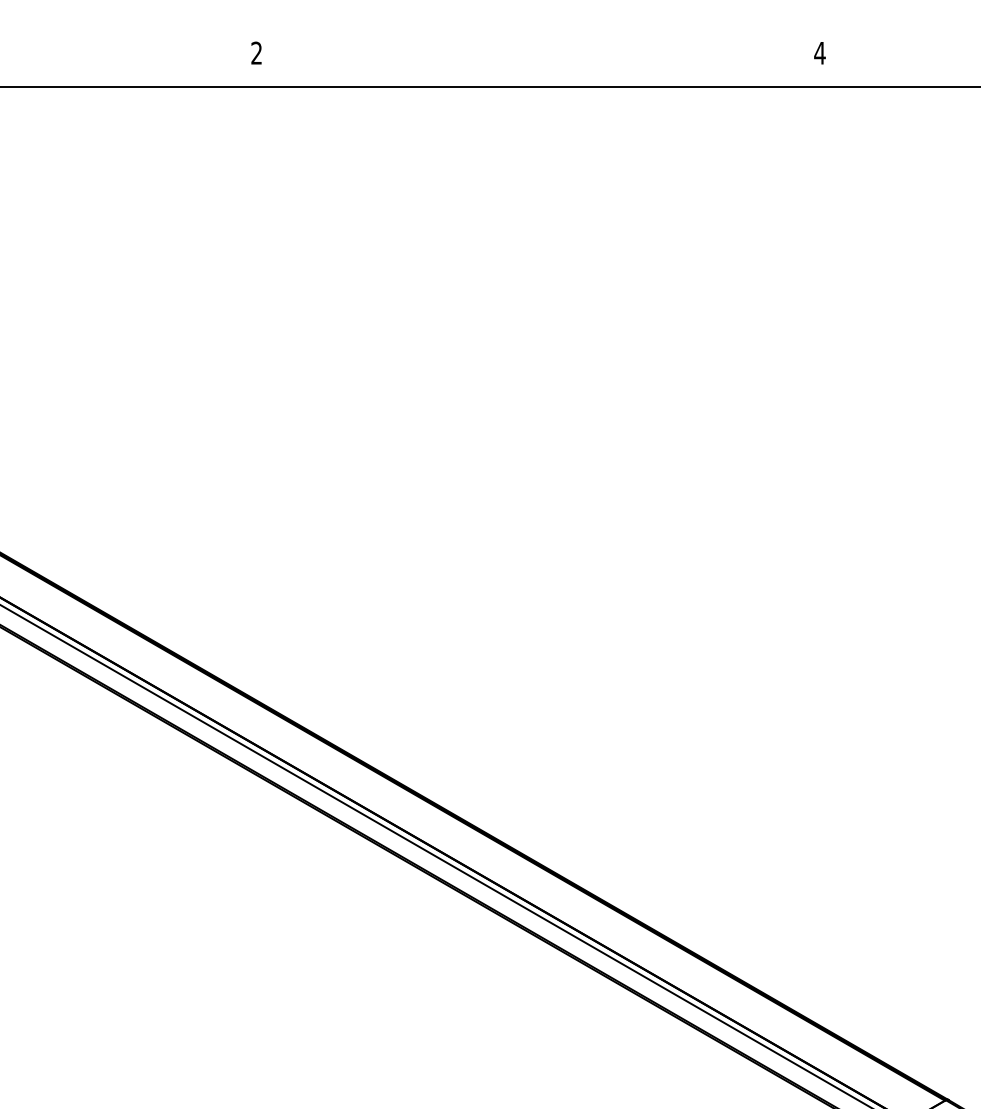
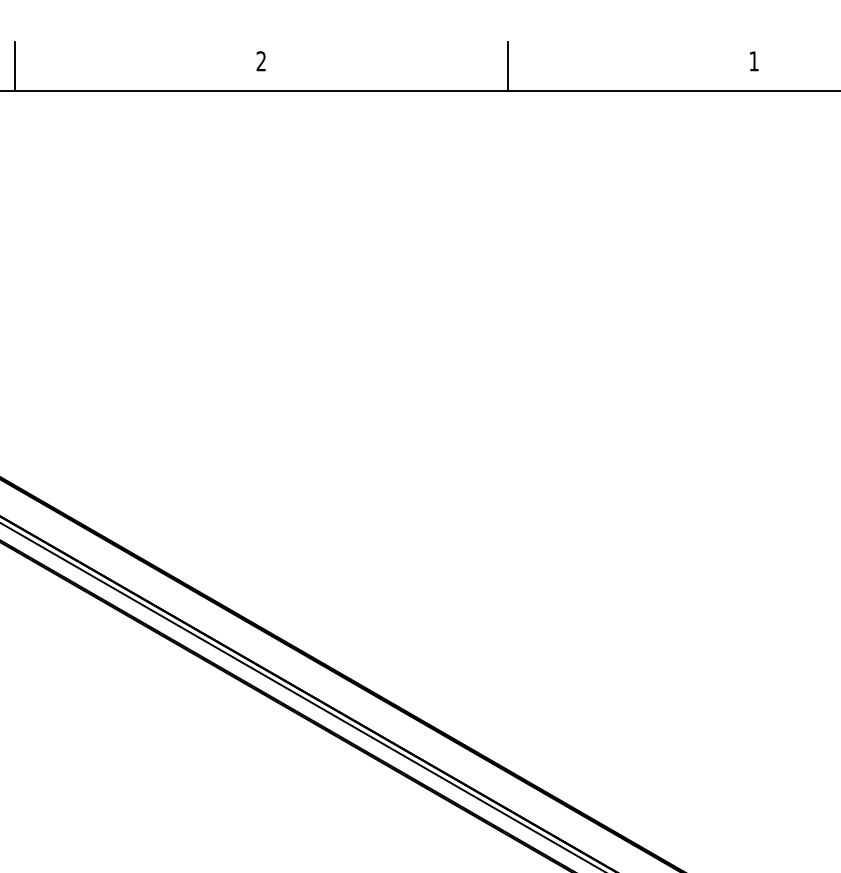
text: (819, 53) -> (753, 61), 4 -> 1
line: (538, 58) -> (507, 65), added

